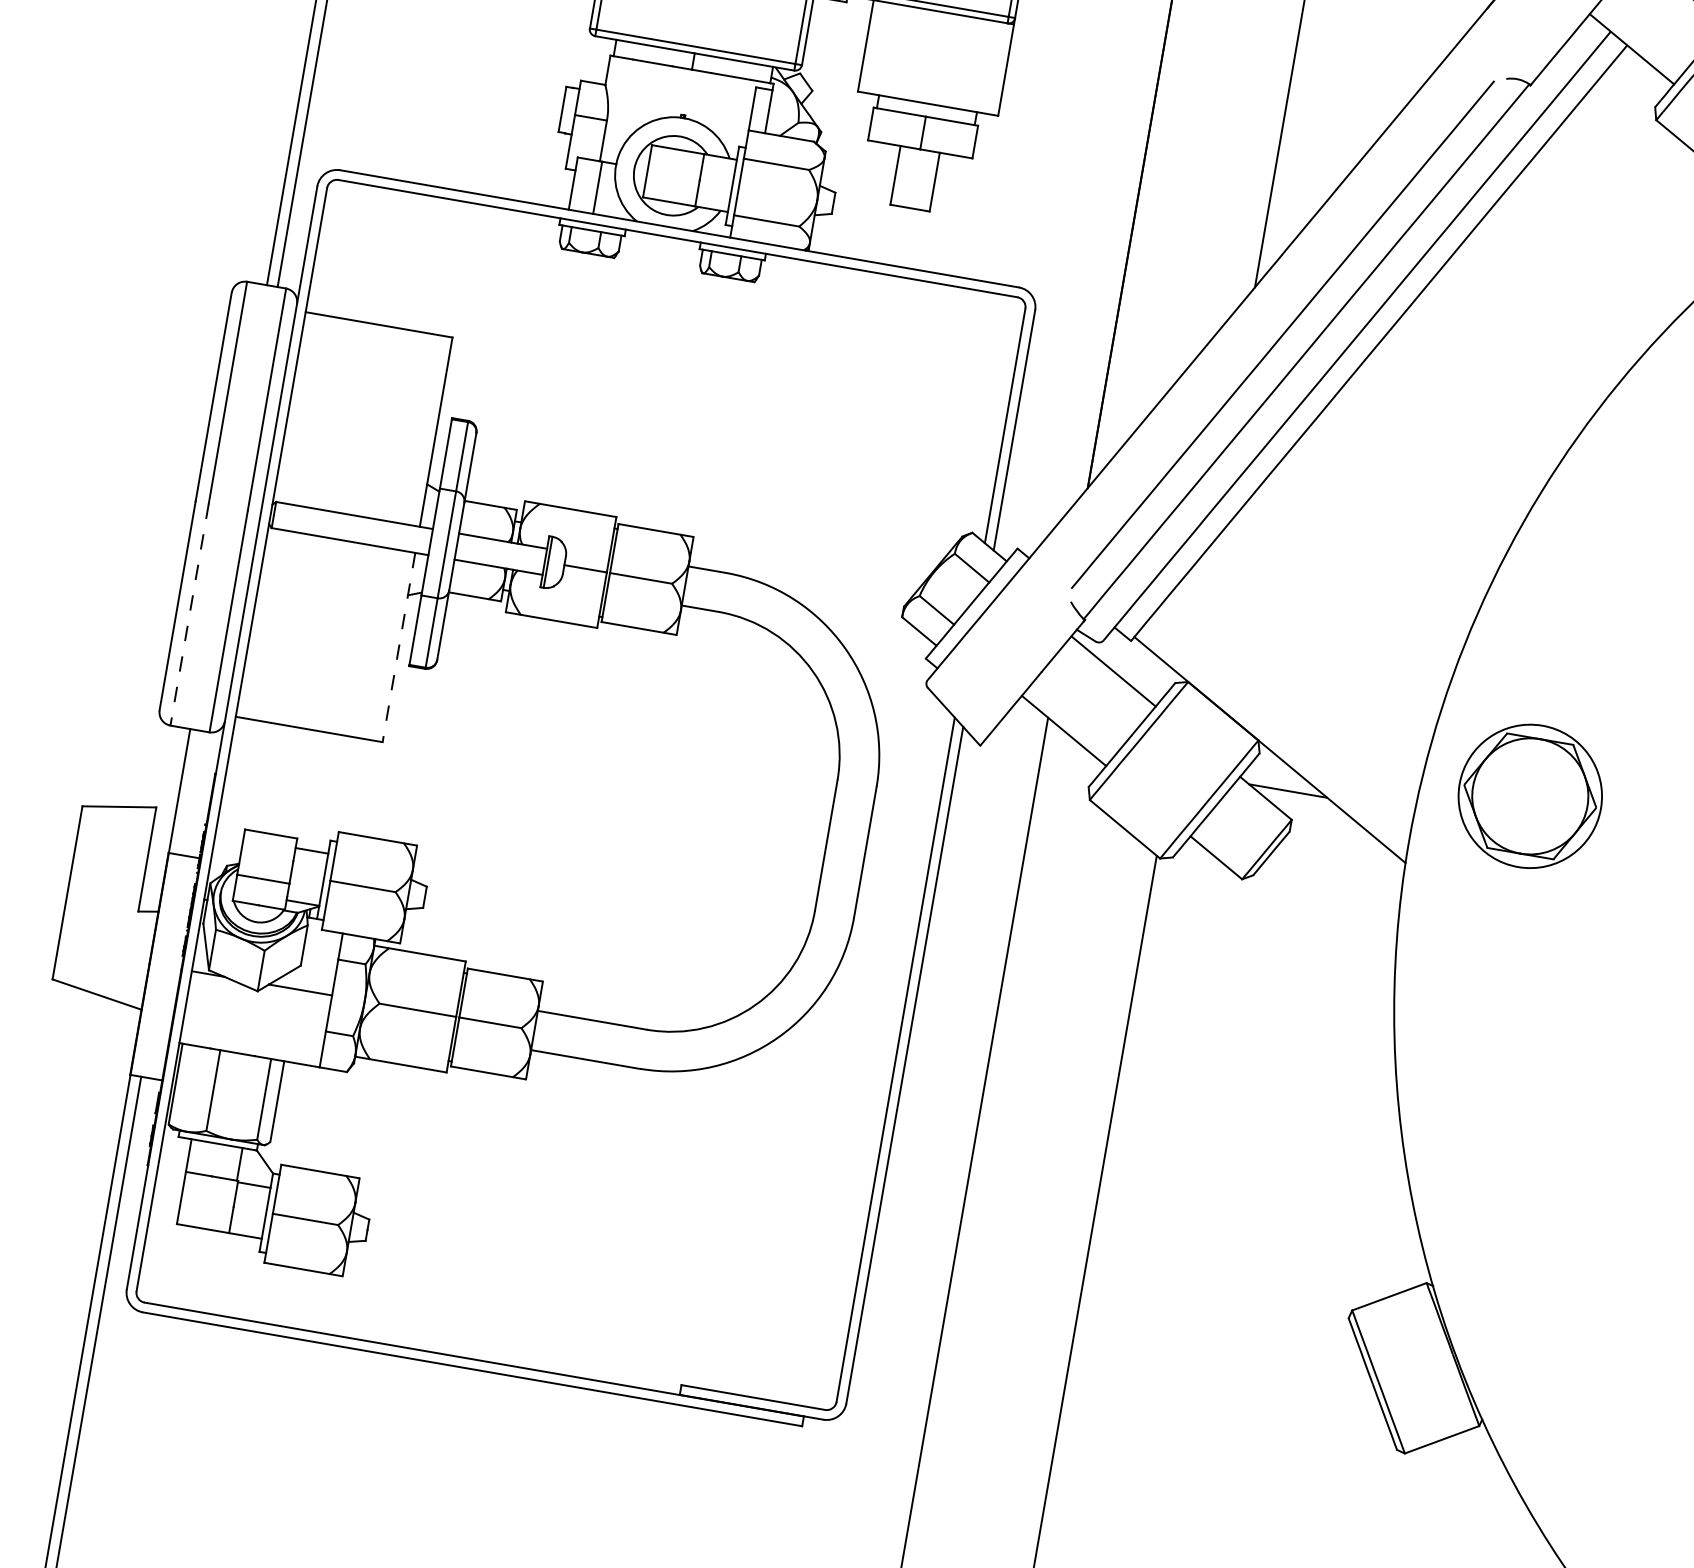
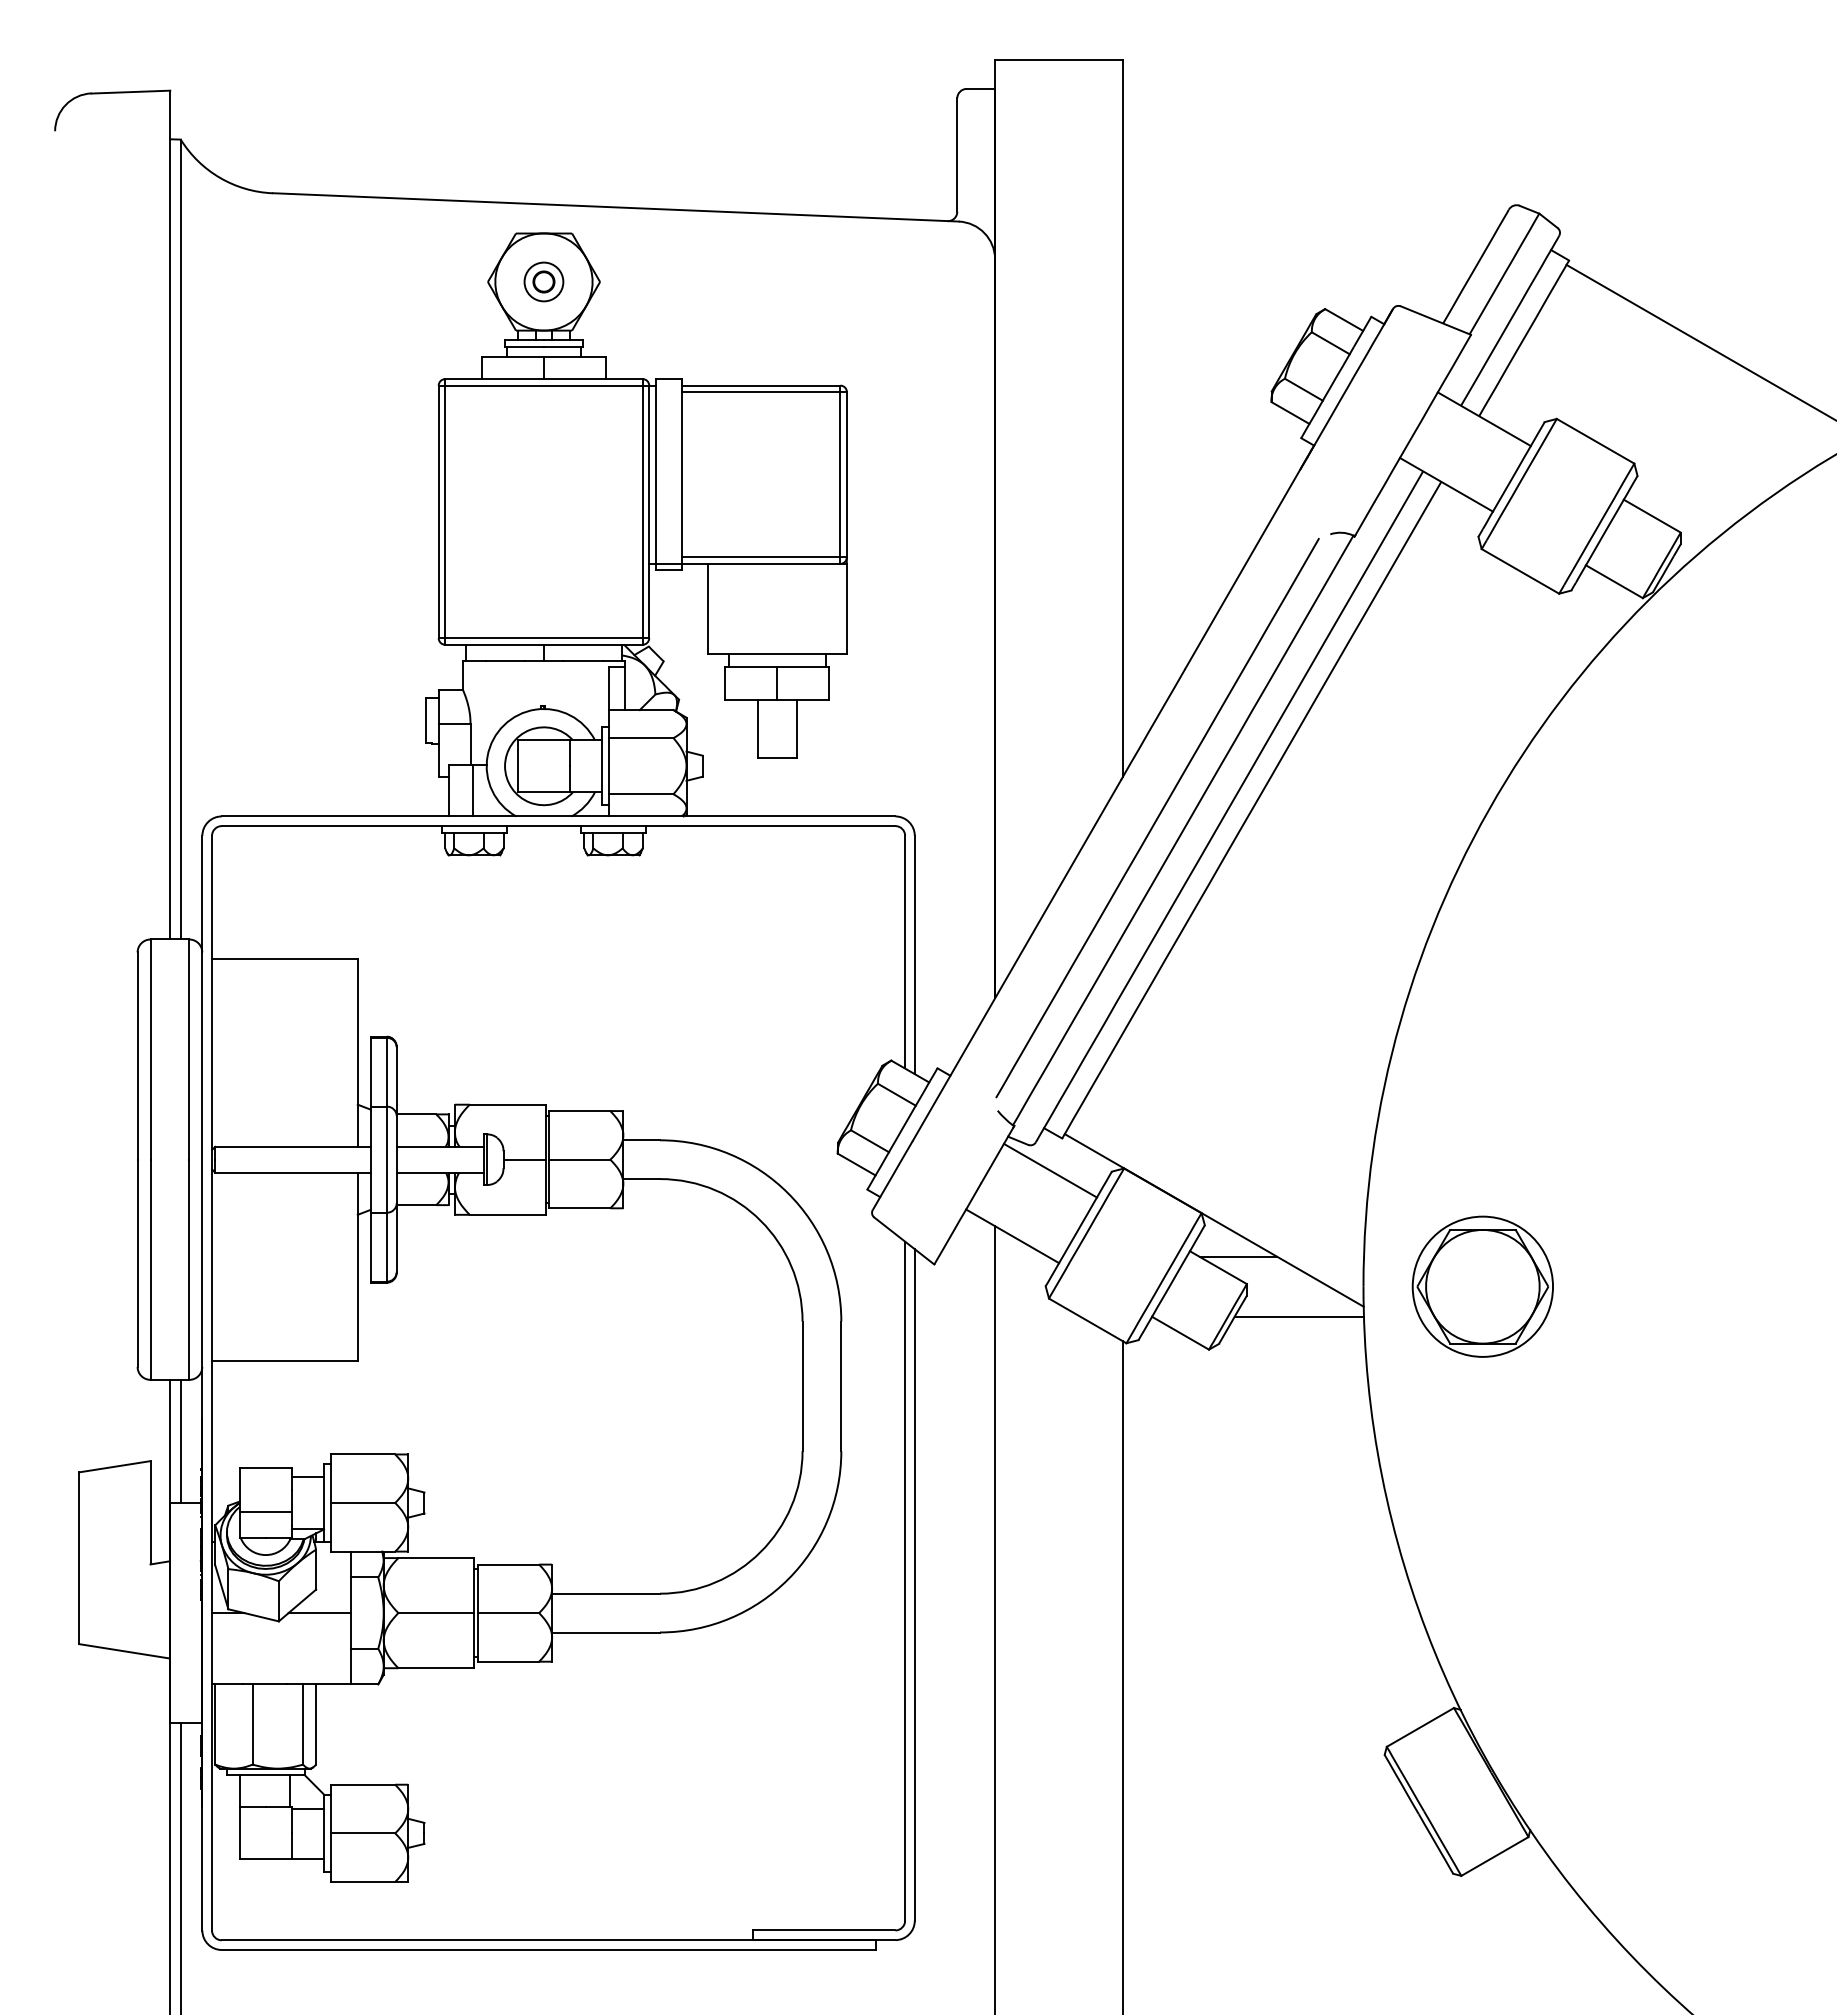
line: (189, 615) -> (150, 1270), dashed -> solid
line: (398, 647) -> (357, 1266), dashed -> solid
line: (190, 791) -> (180, 1440), added
part: (1529, 796) -> (1482, 1286), moved
line: (1339, 861) -> (1299, 1316), added

